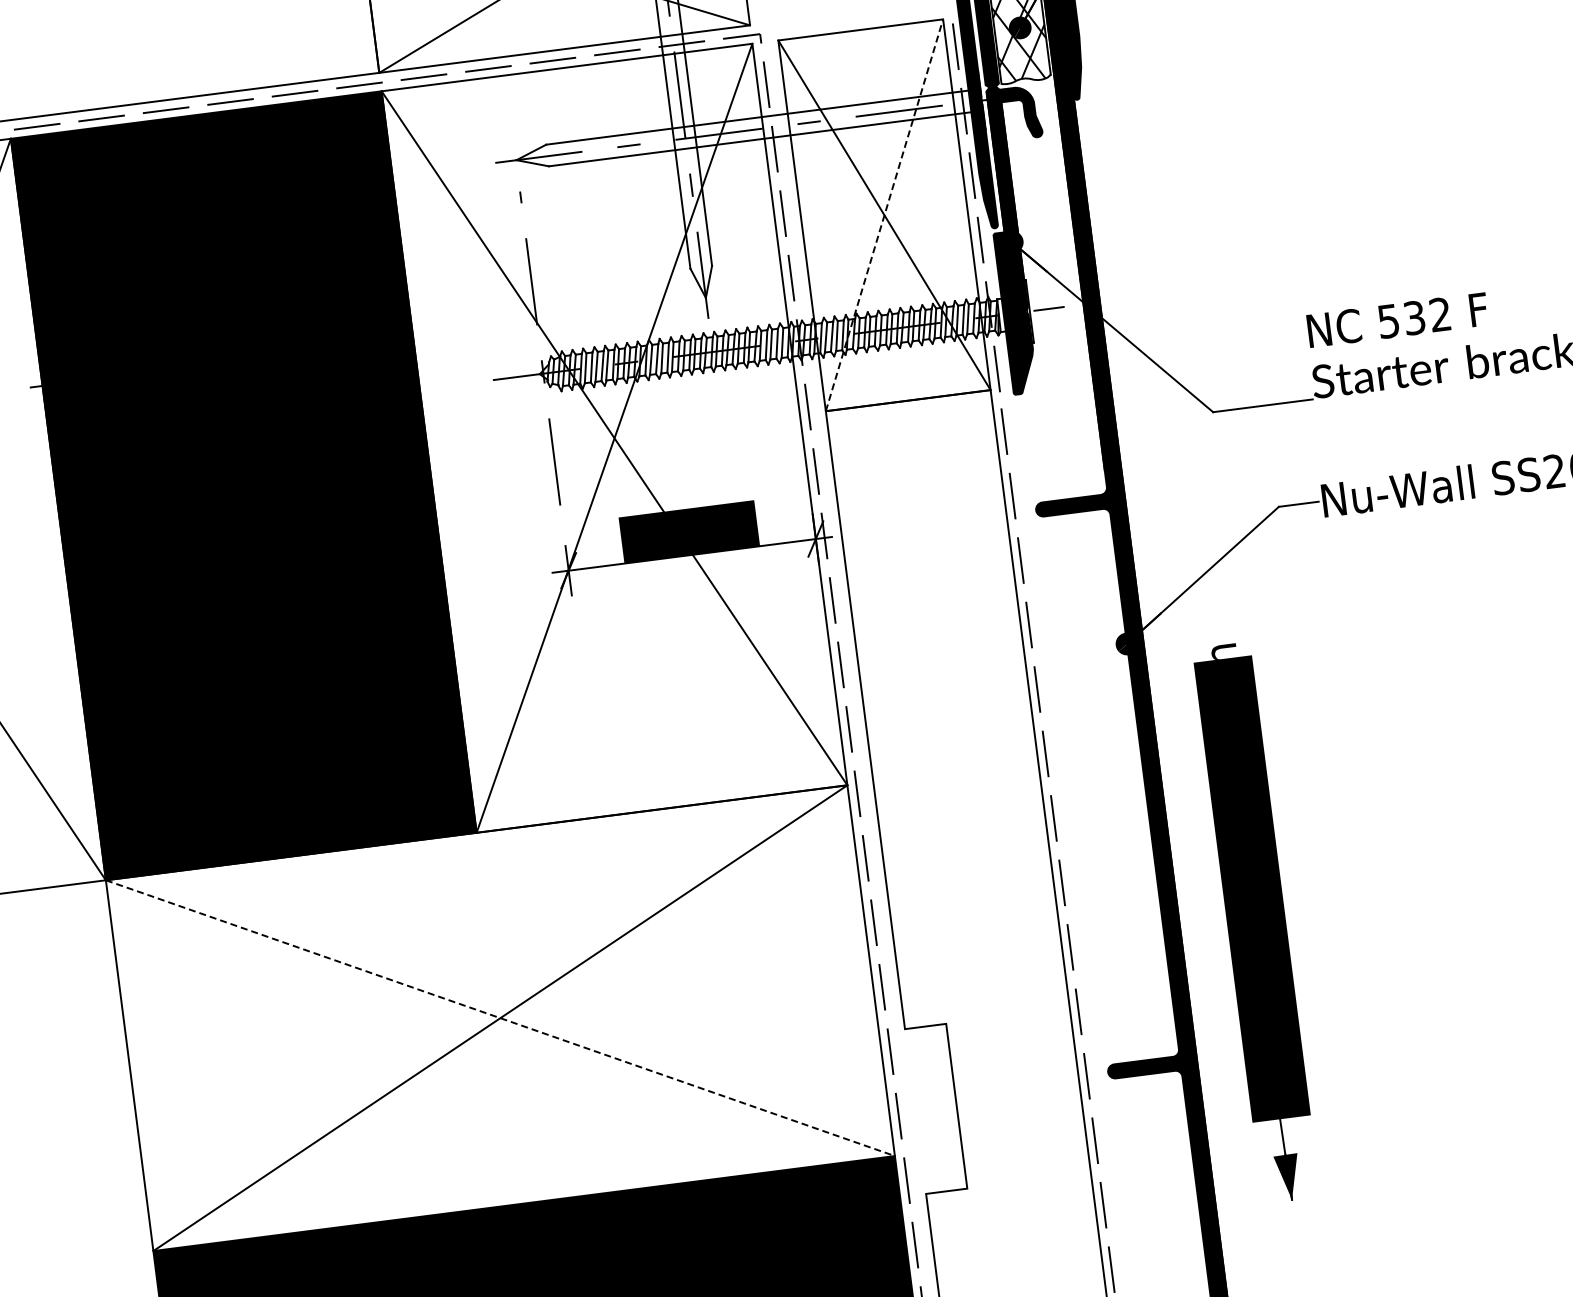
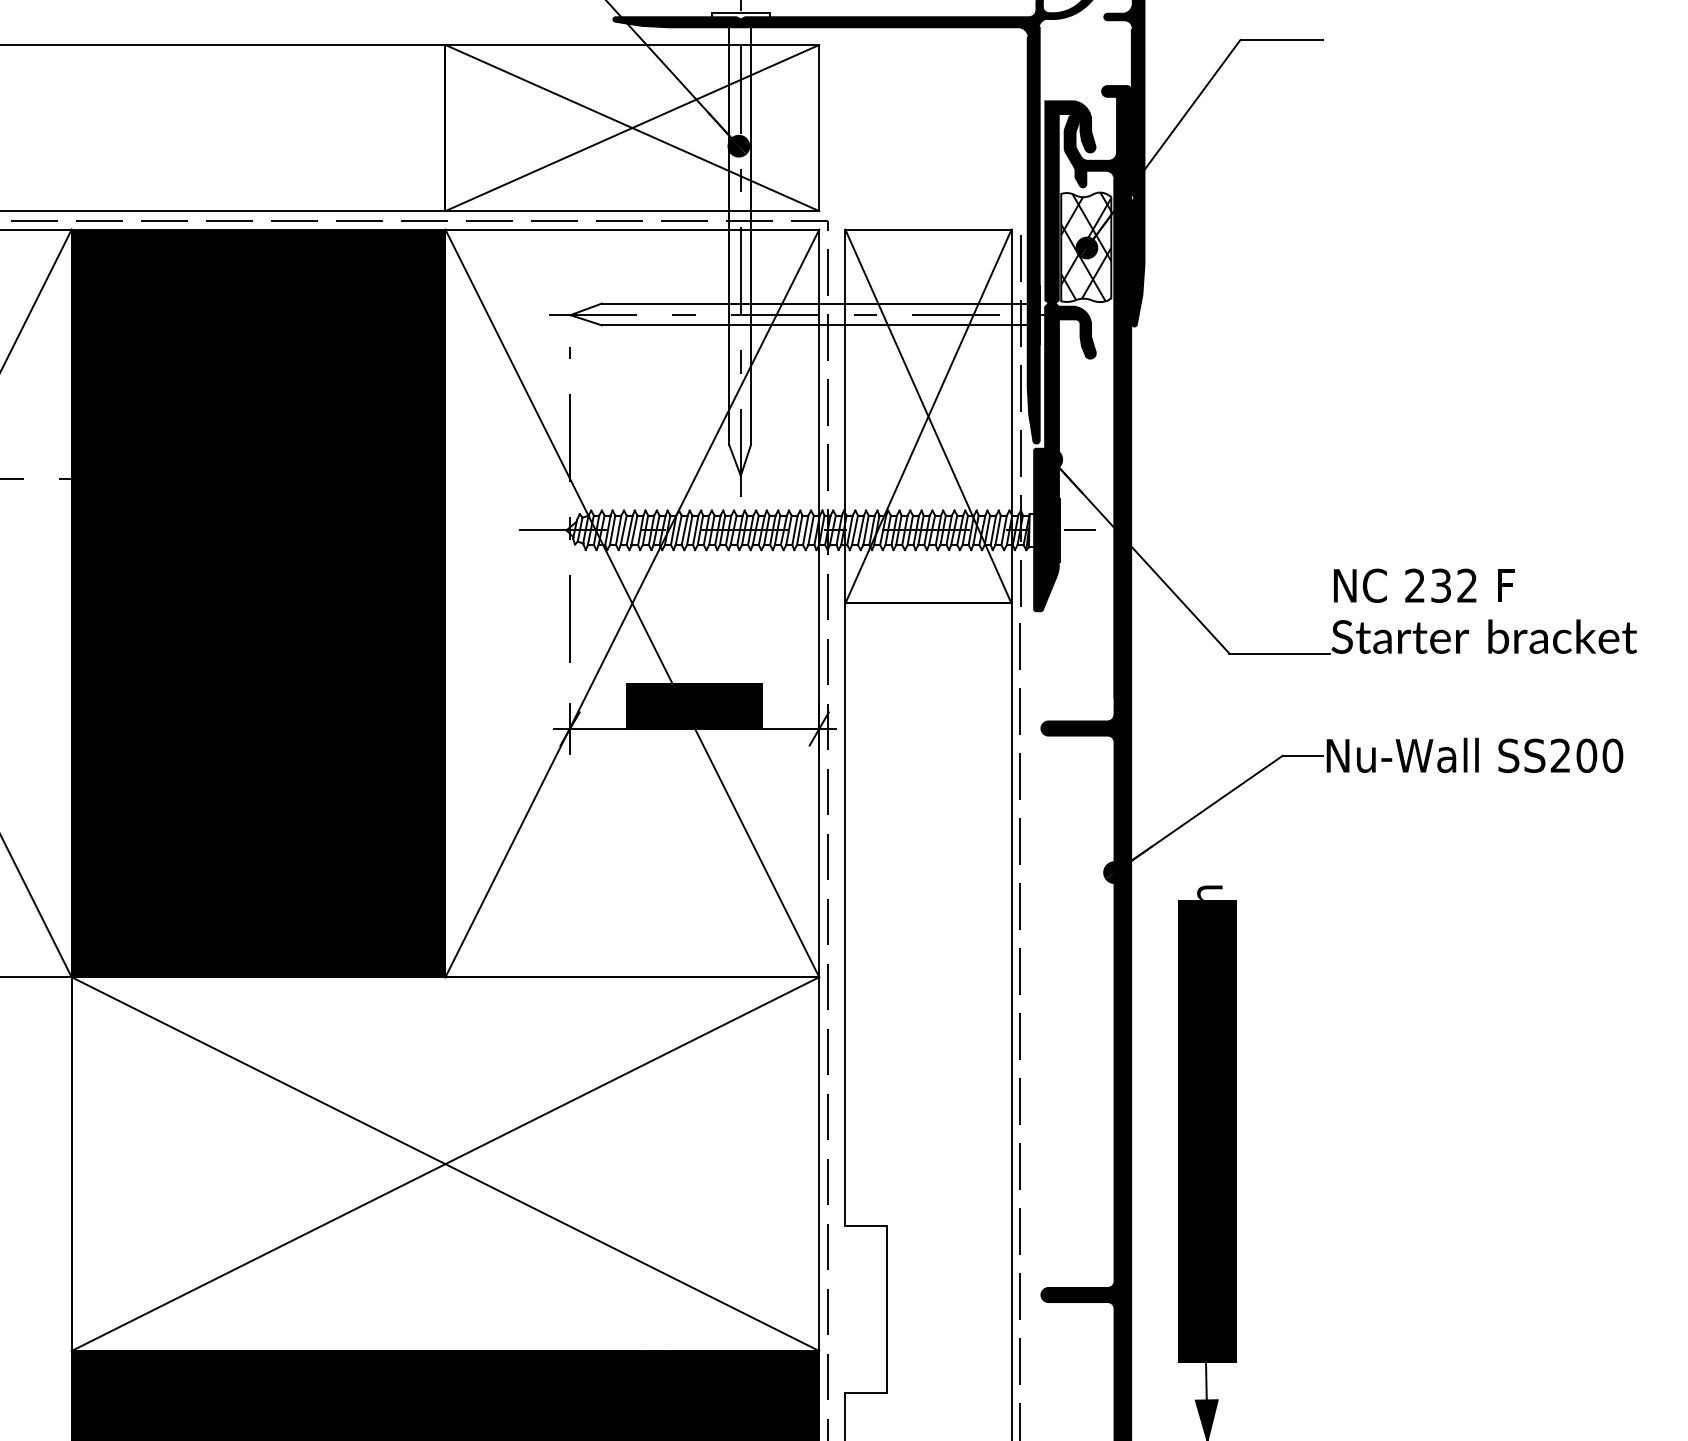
line: (884, 215) -> (928, 416), dashed -> solid
text: (1388, 321) -> (1414, 585), 532 -> 232
line: (500, 1018) -> (445, 1164), dashed -> solid

